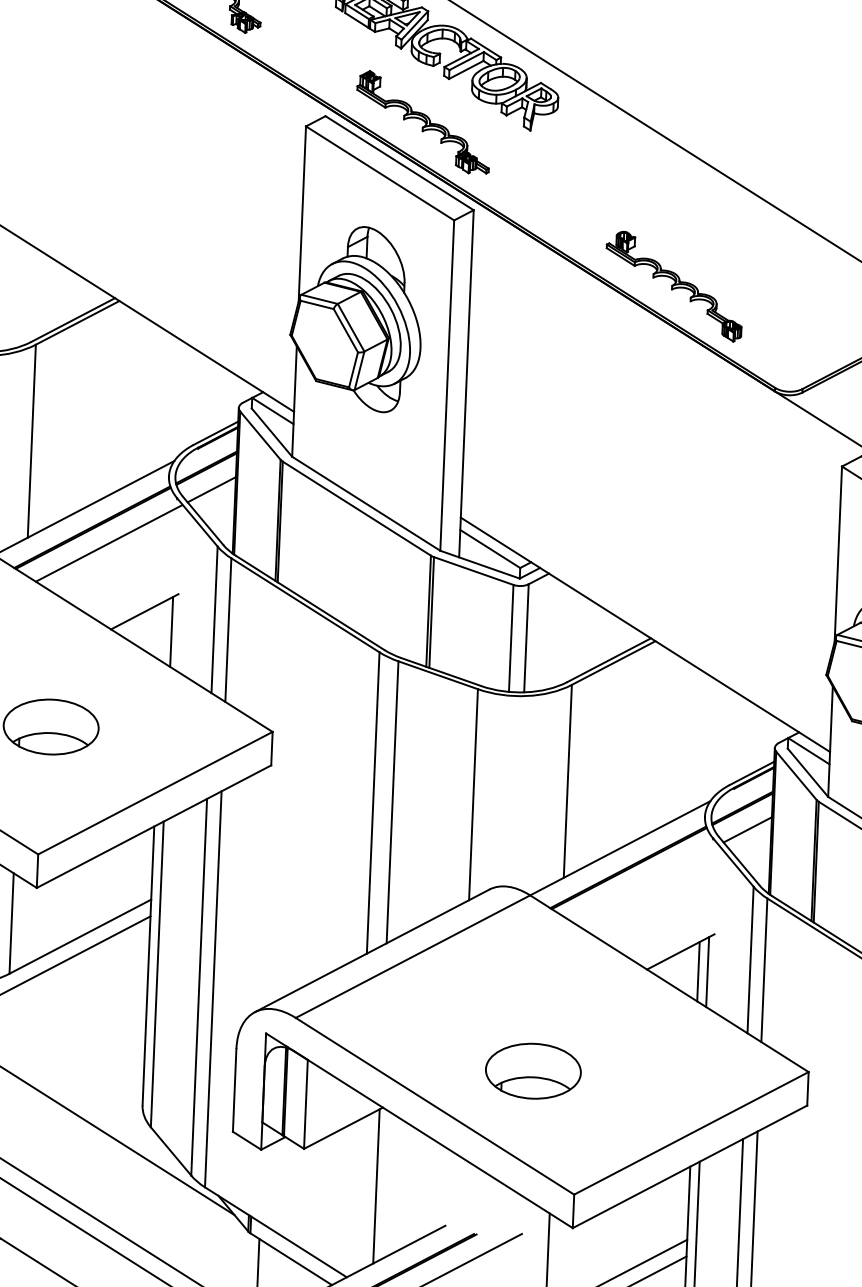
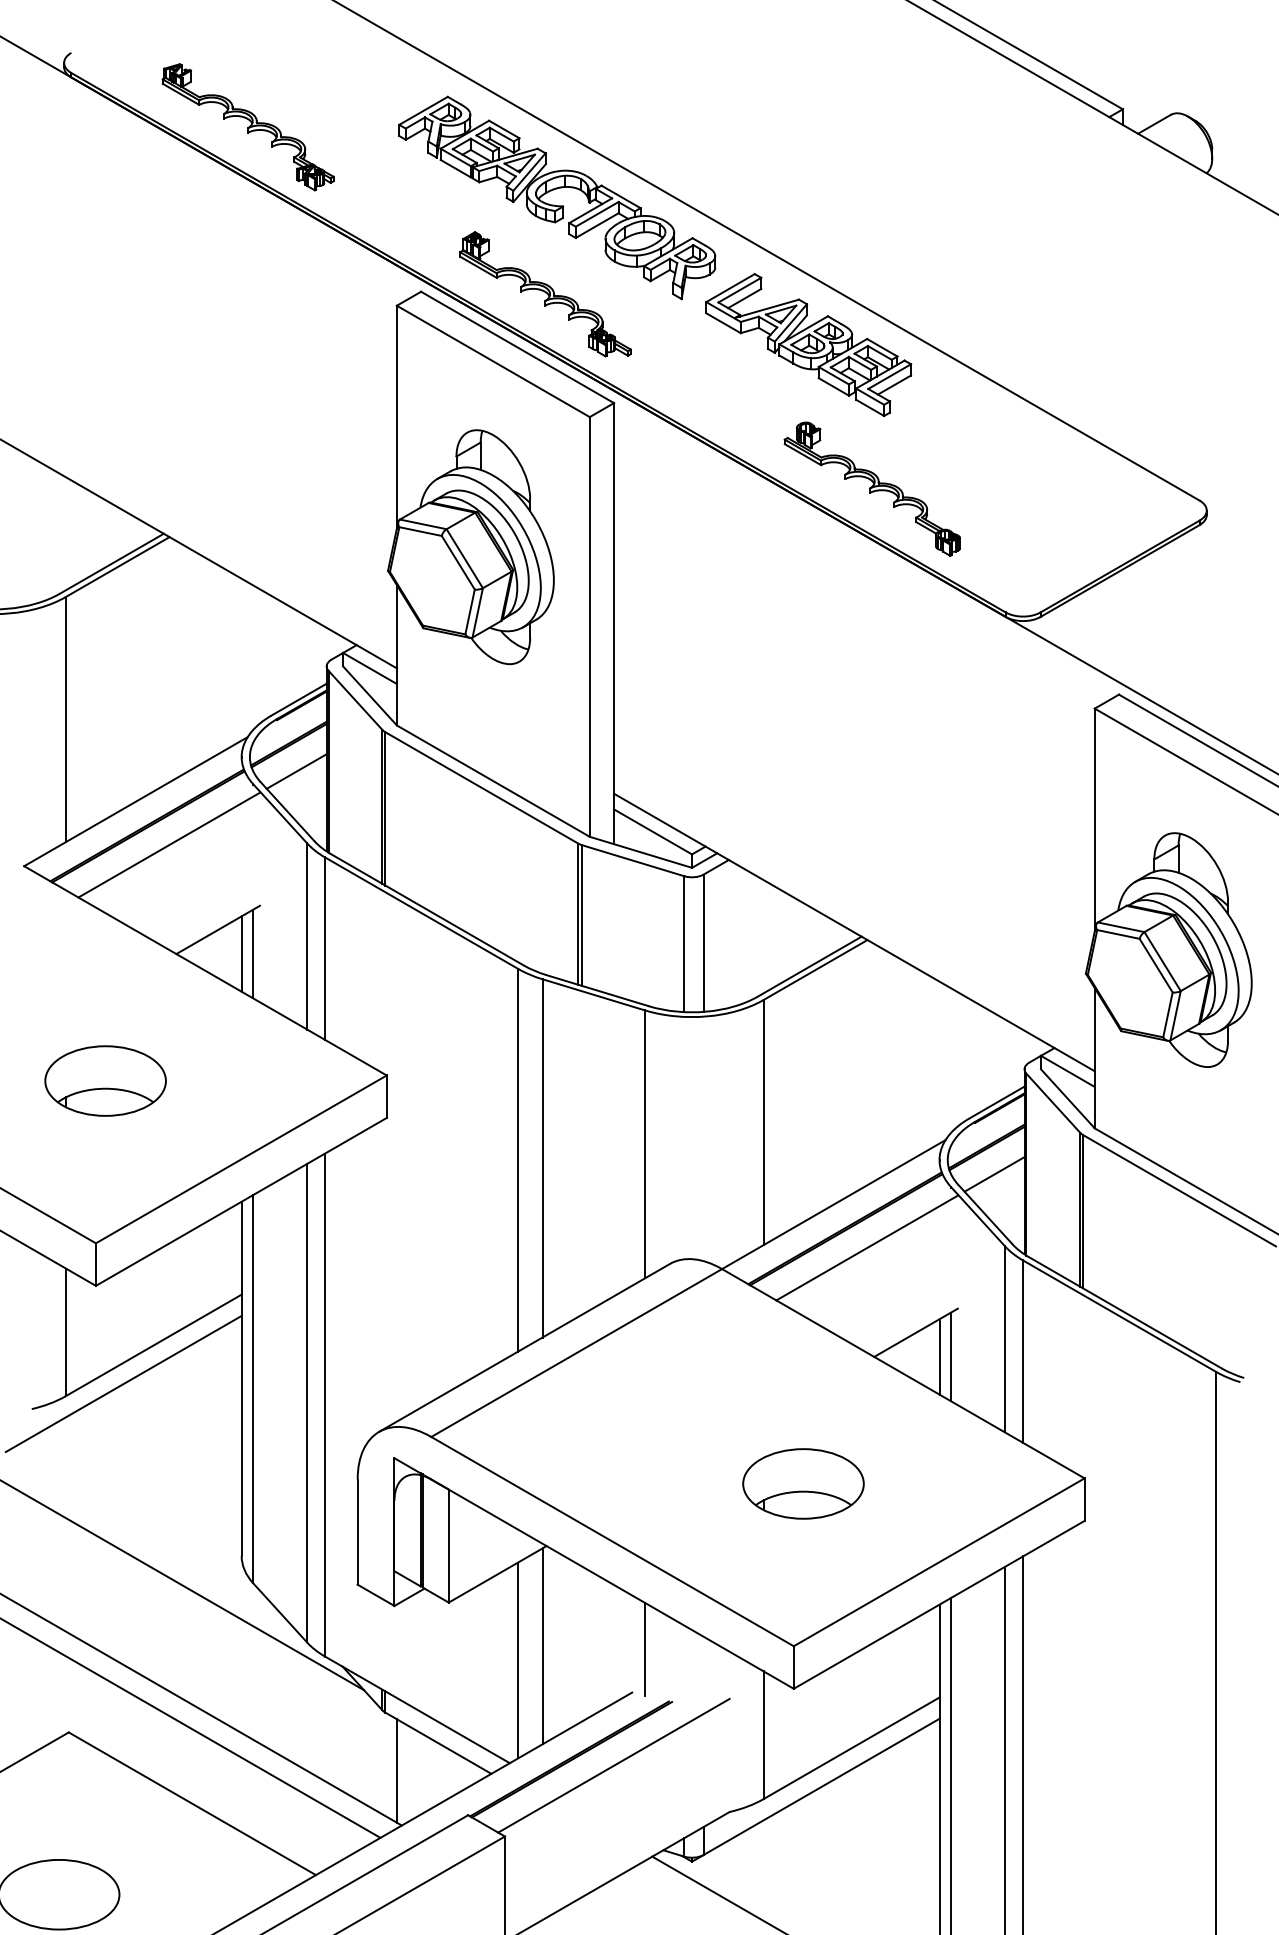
part: (628, 171) -> (808, 345), added
line: (162, 631) -> (241, 953), added
line: (644, 883) -> (866, 1247), added
part: (533, 1070) -> (803, 1483), moved
line: (456, 1192) -> (644, 1649), added
line: (357, 1196) -> (518, 1660), added

